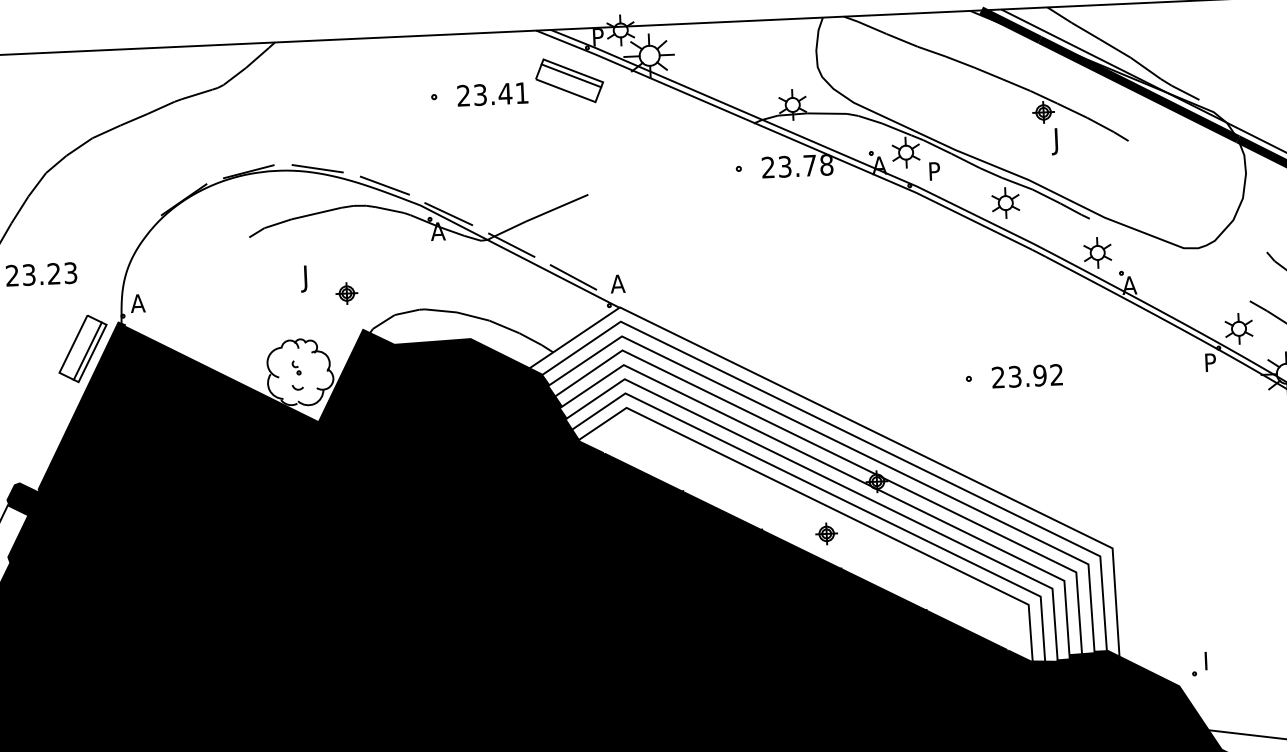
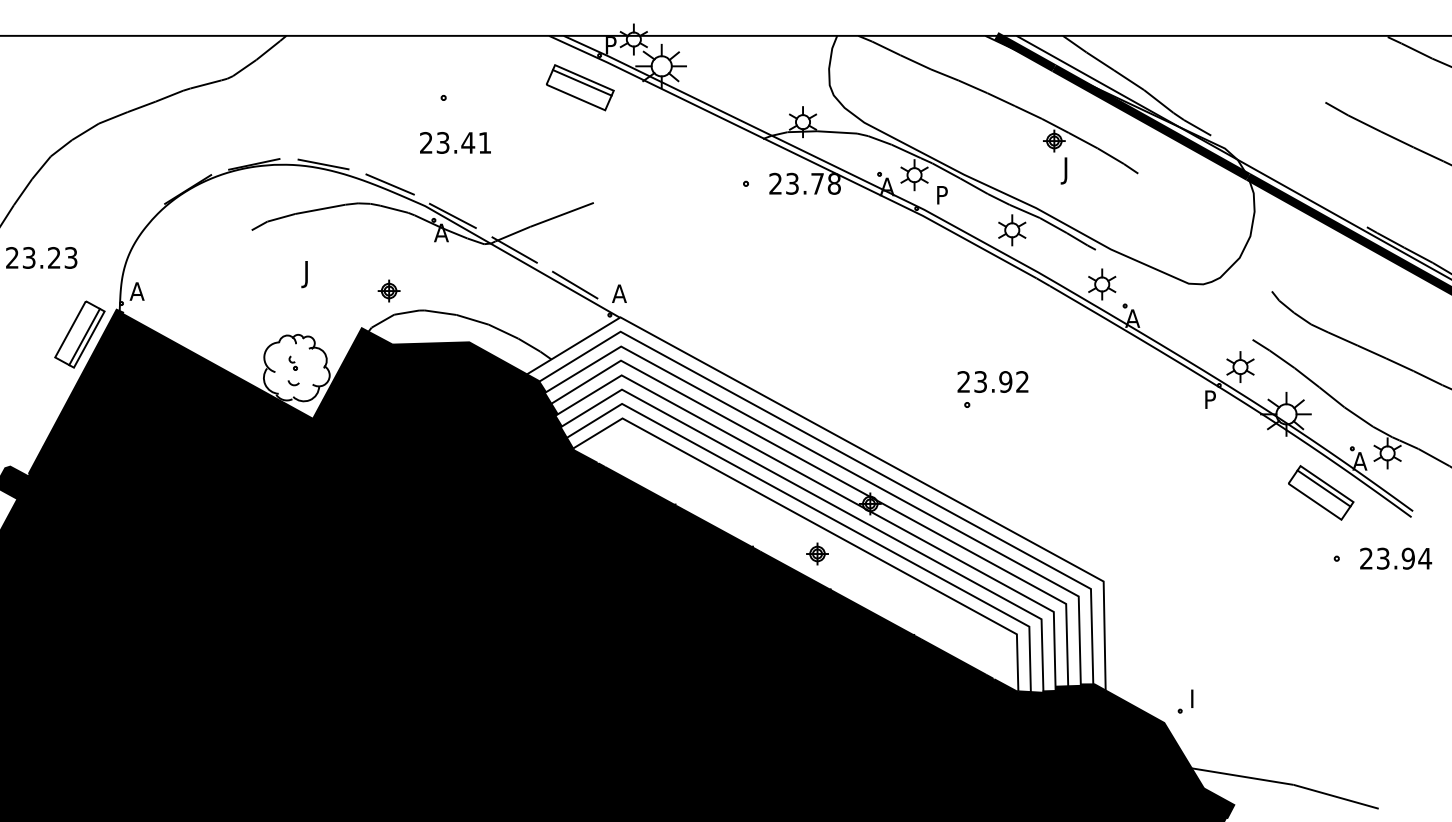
text: (492, 94) -> (455, 142), moved
part: (346, 293) -> (388, 290), moved
text: (1026, 375) -> (992, 381), moved

